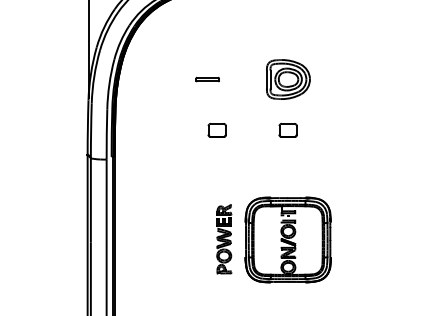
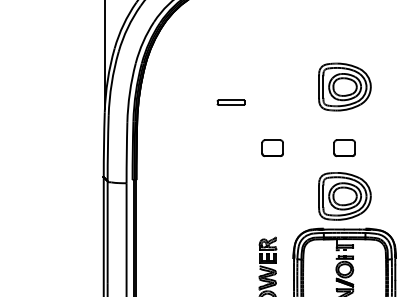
part: (207, 79) -> (230, 102), moved
part: (216, 130) -> (271, 148), moved
part: (288, 170) -> (345, 196), added

